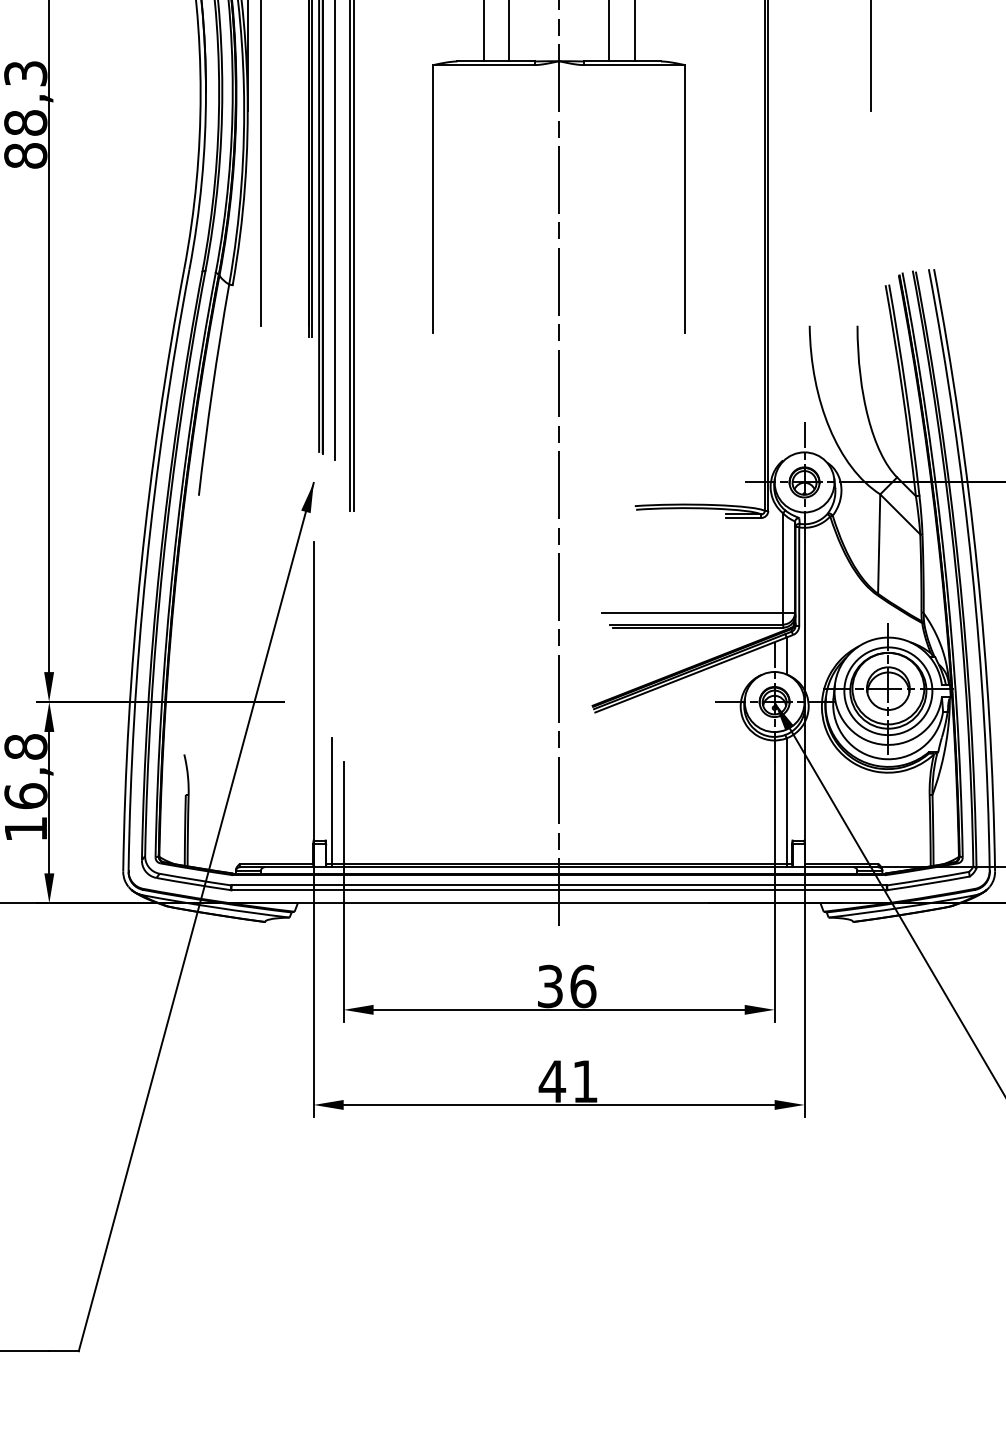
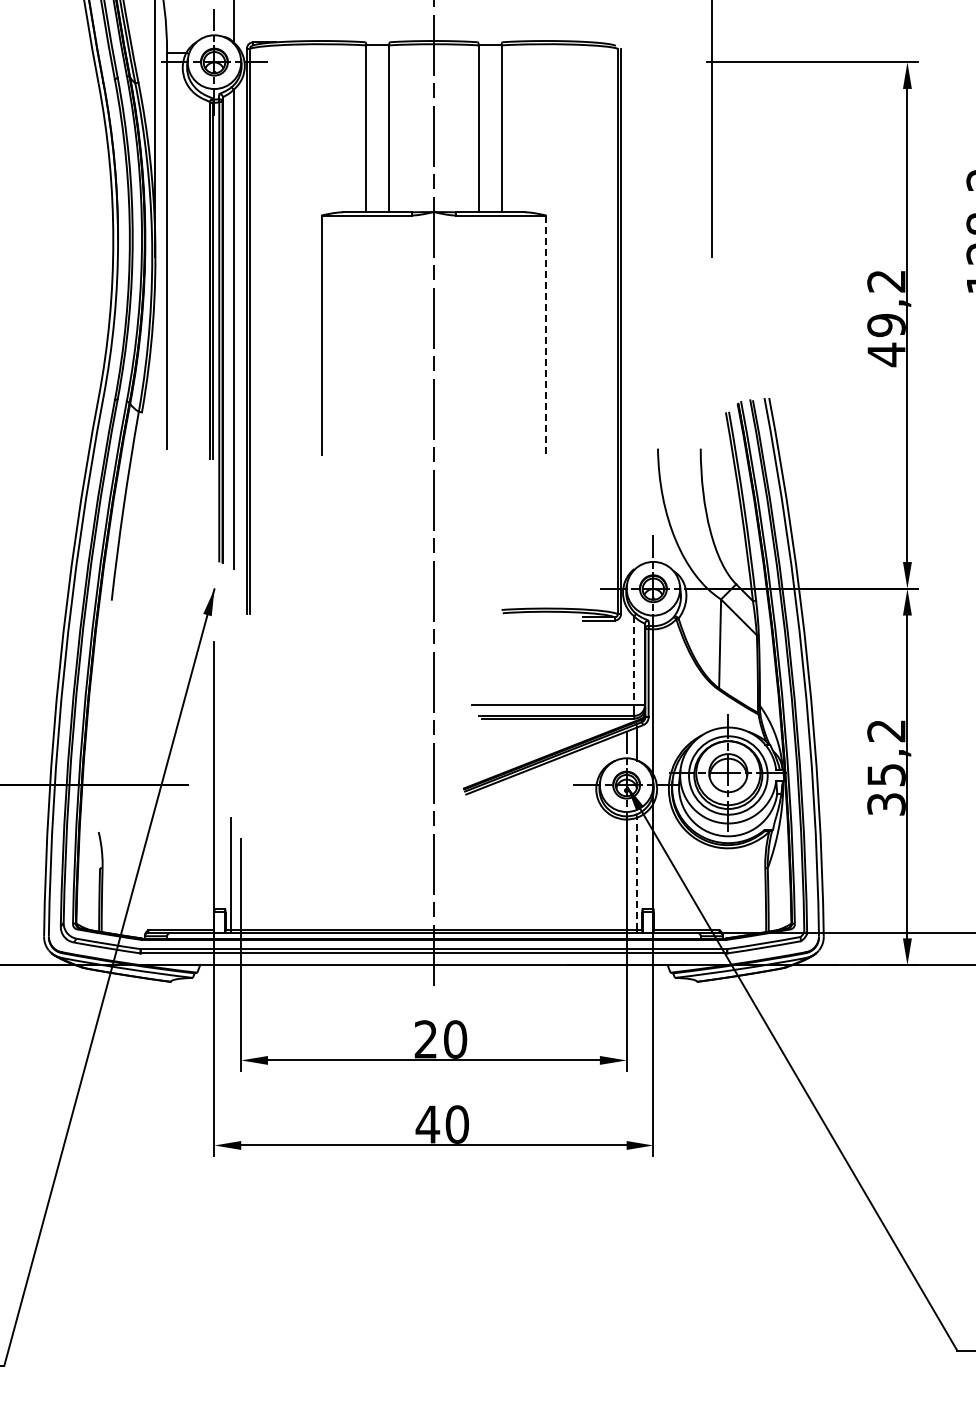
line: (685, 199) -> (546, 335), solid -> dashed
line: (783, 563) -> (634, 661), solid -> dashed
line: (786, 800) -> (637, 873), solid -> dashed
text: (566, 986) -> (440, 1039), 36 -> 20
text: (584, 1081) -> (456, 1124), 41 -> 40

